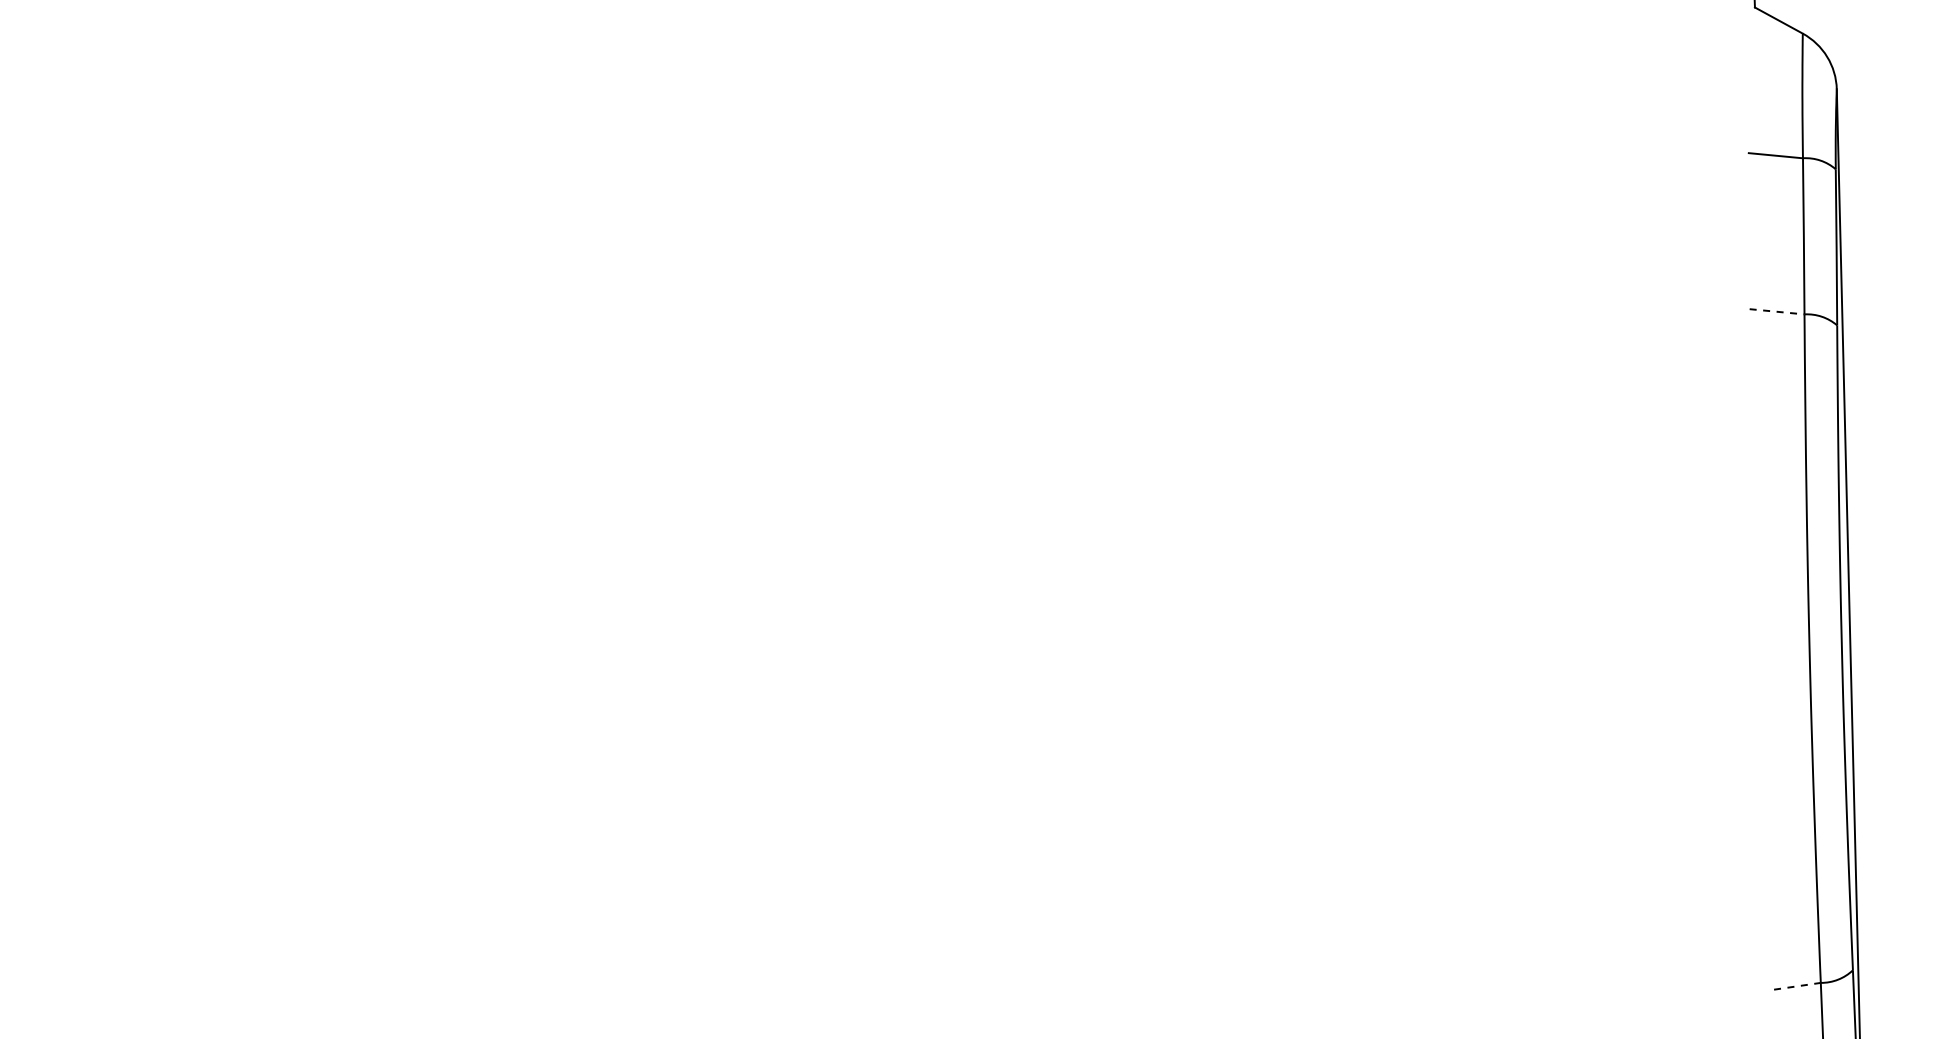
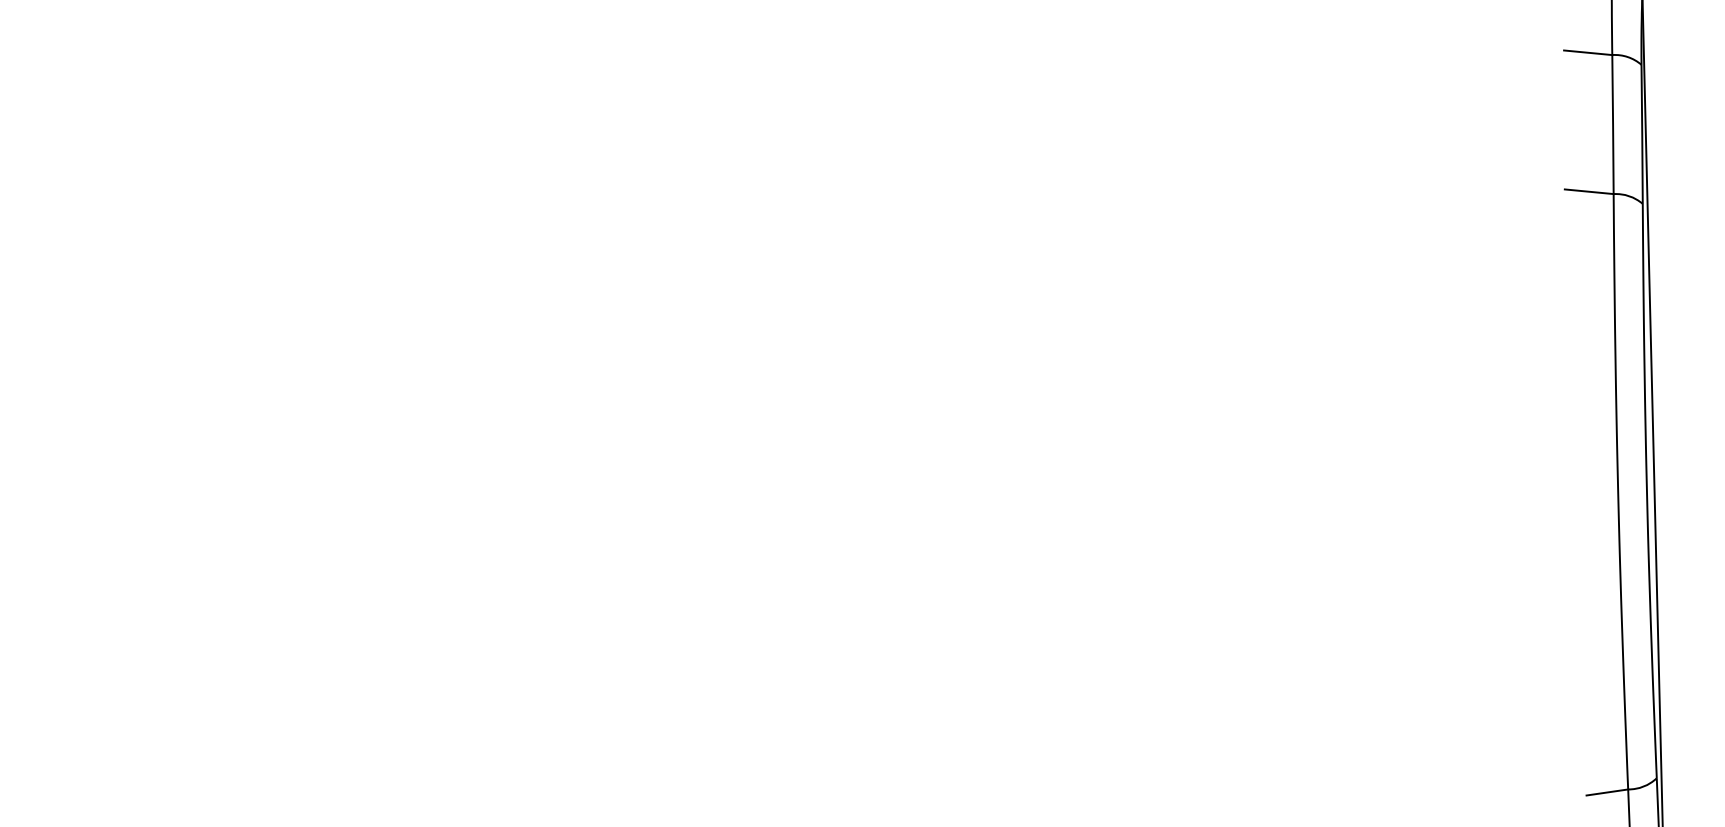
line: (1777, 311) -> (1589, 191), dashed -> solid
line: (1797, 986) -> (1607, 792), dashed -> solid

